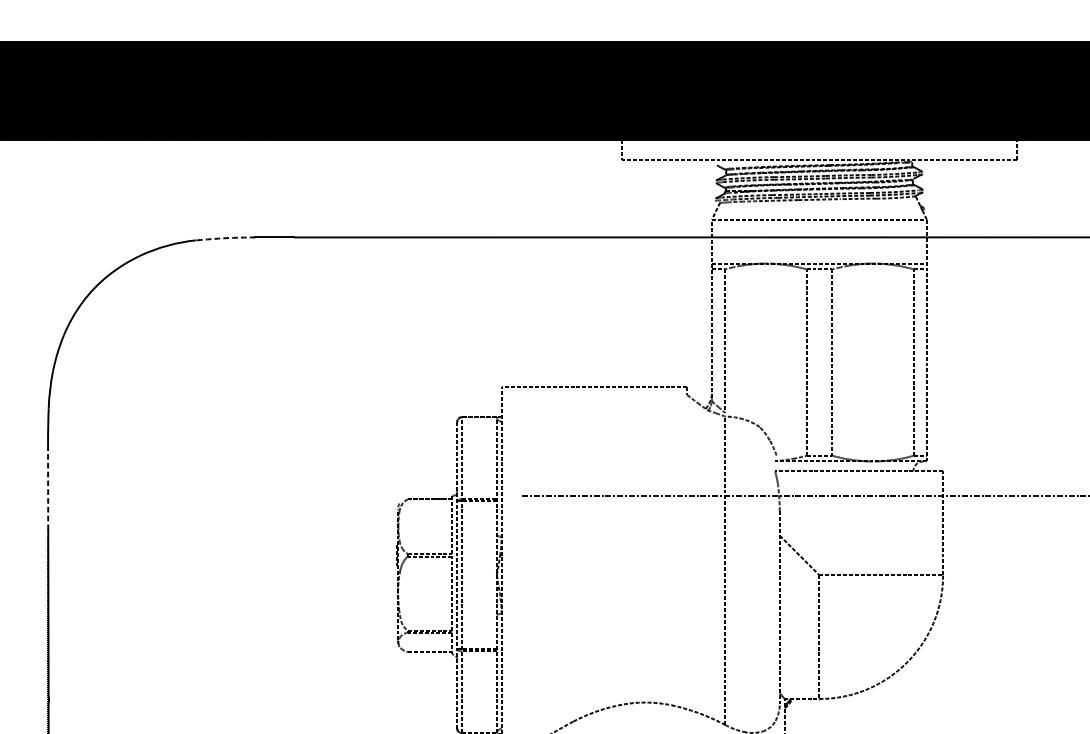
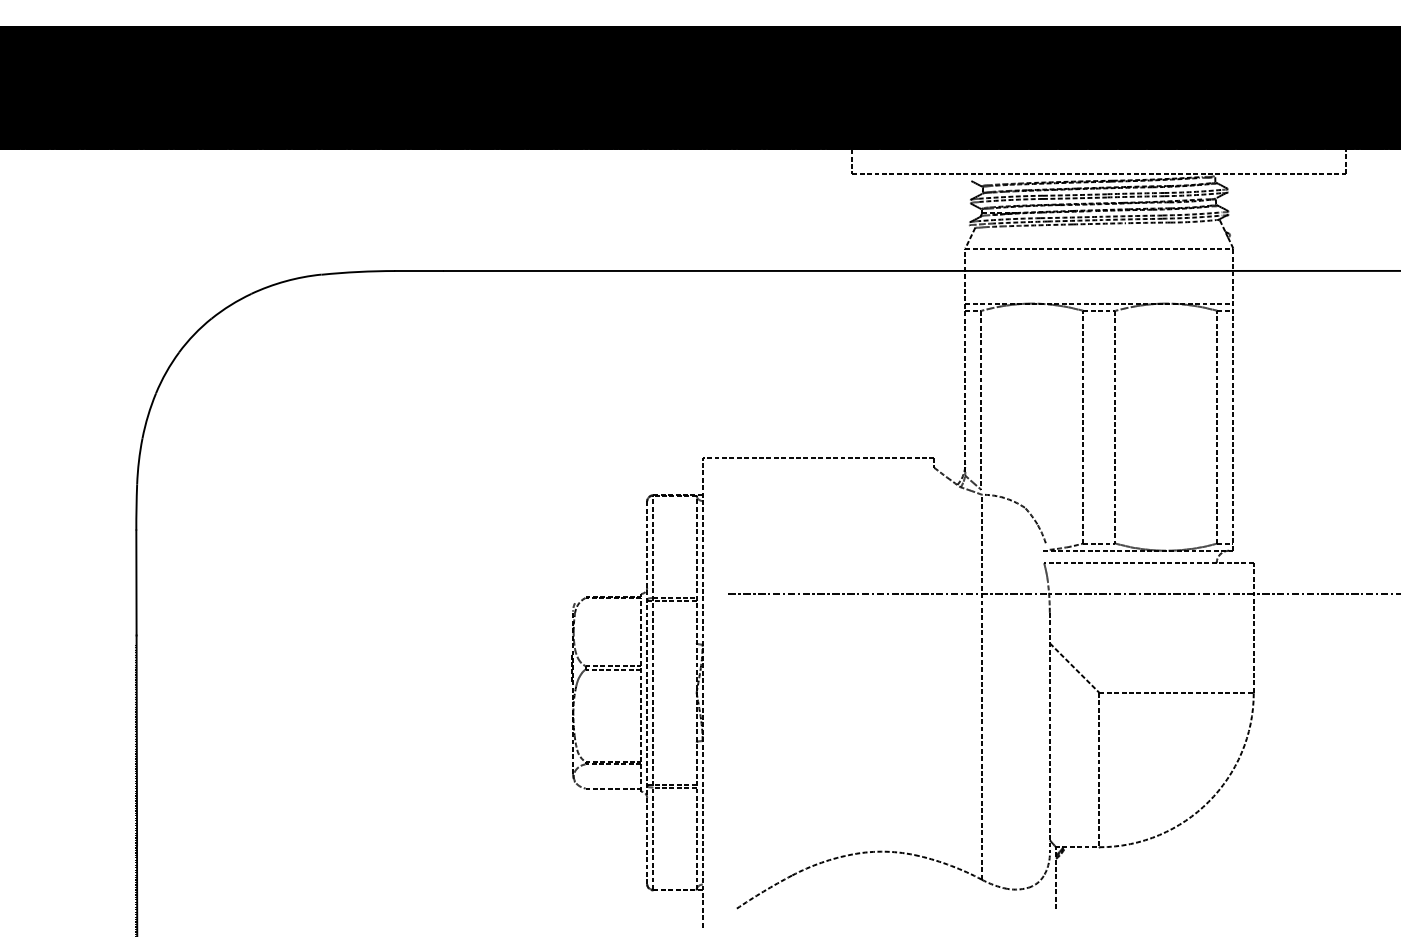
arc: (226, 237) -> (358, 271), dashed -> solid
line: (48, 486) -> (136, 582), dashed -> solid

